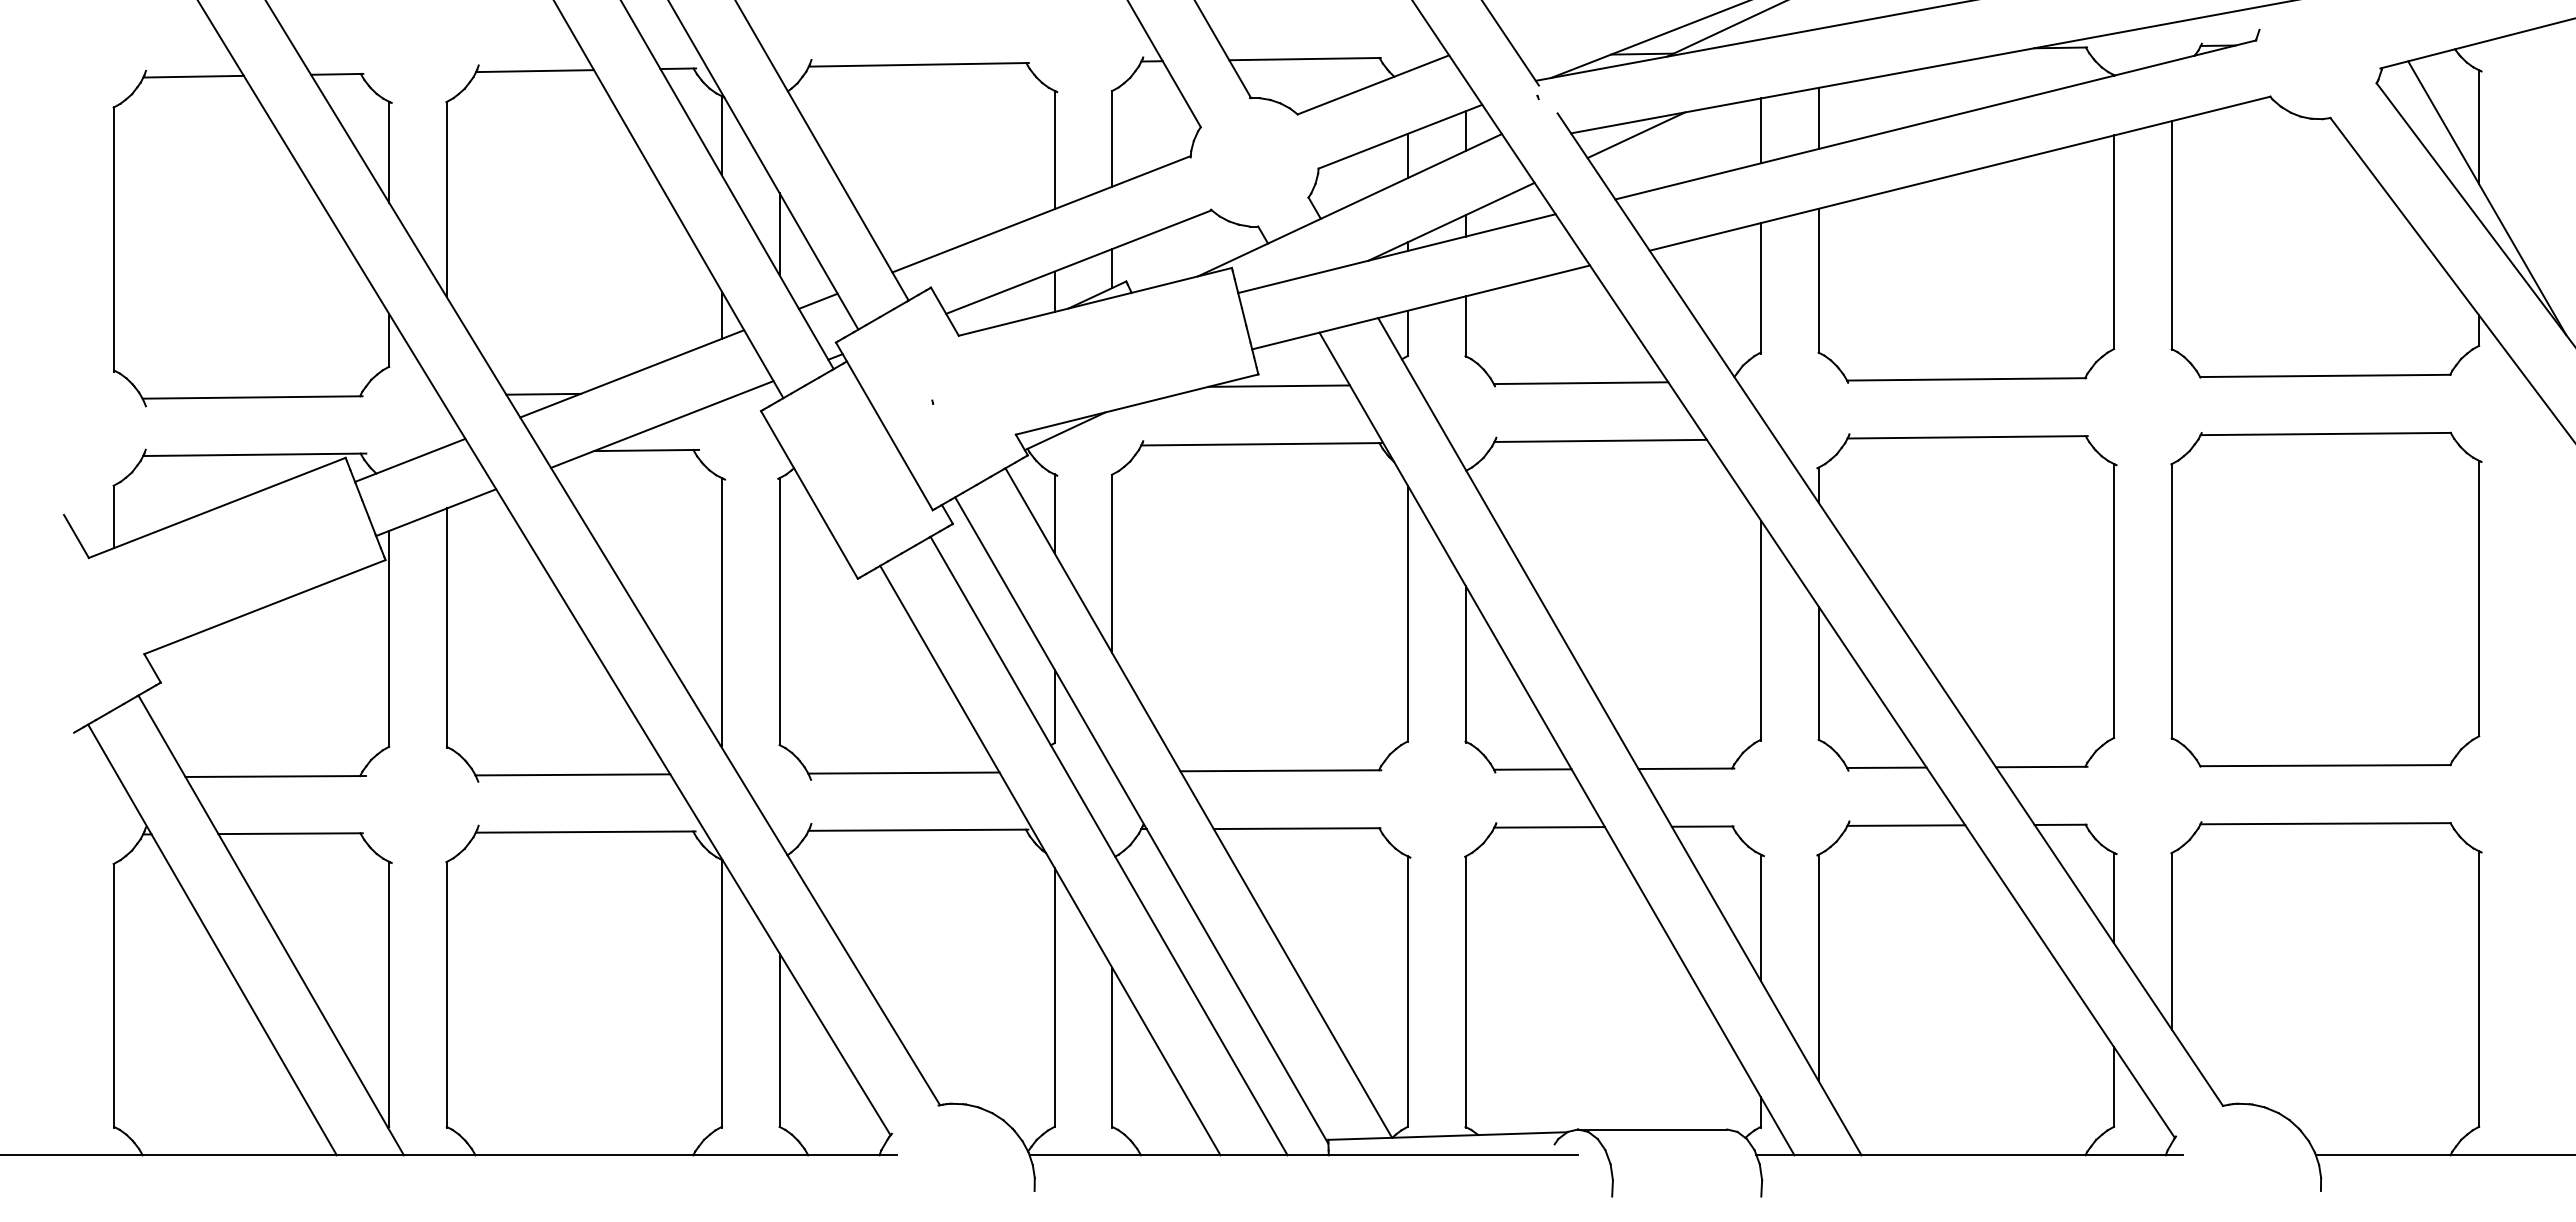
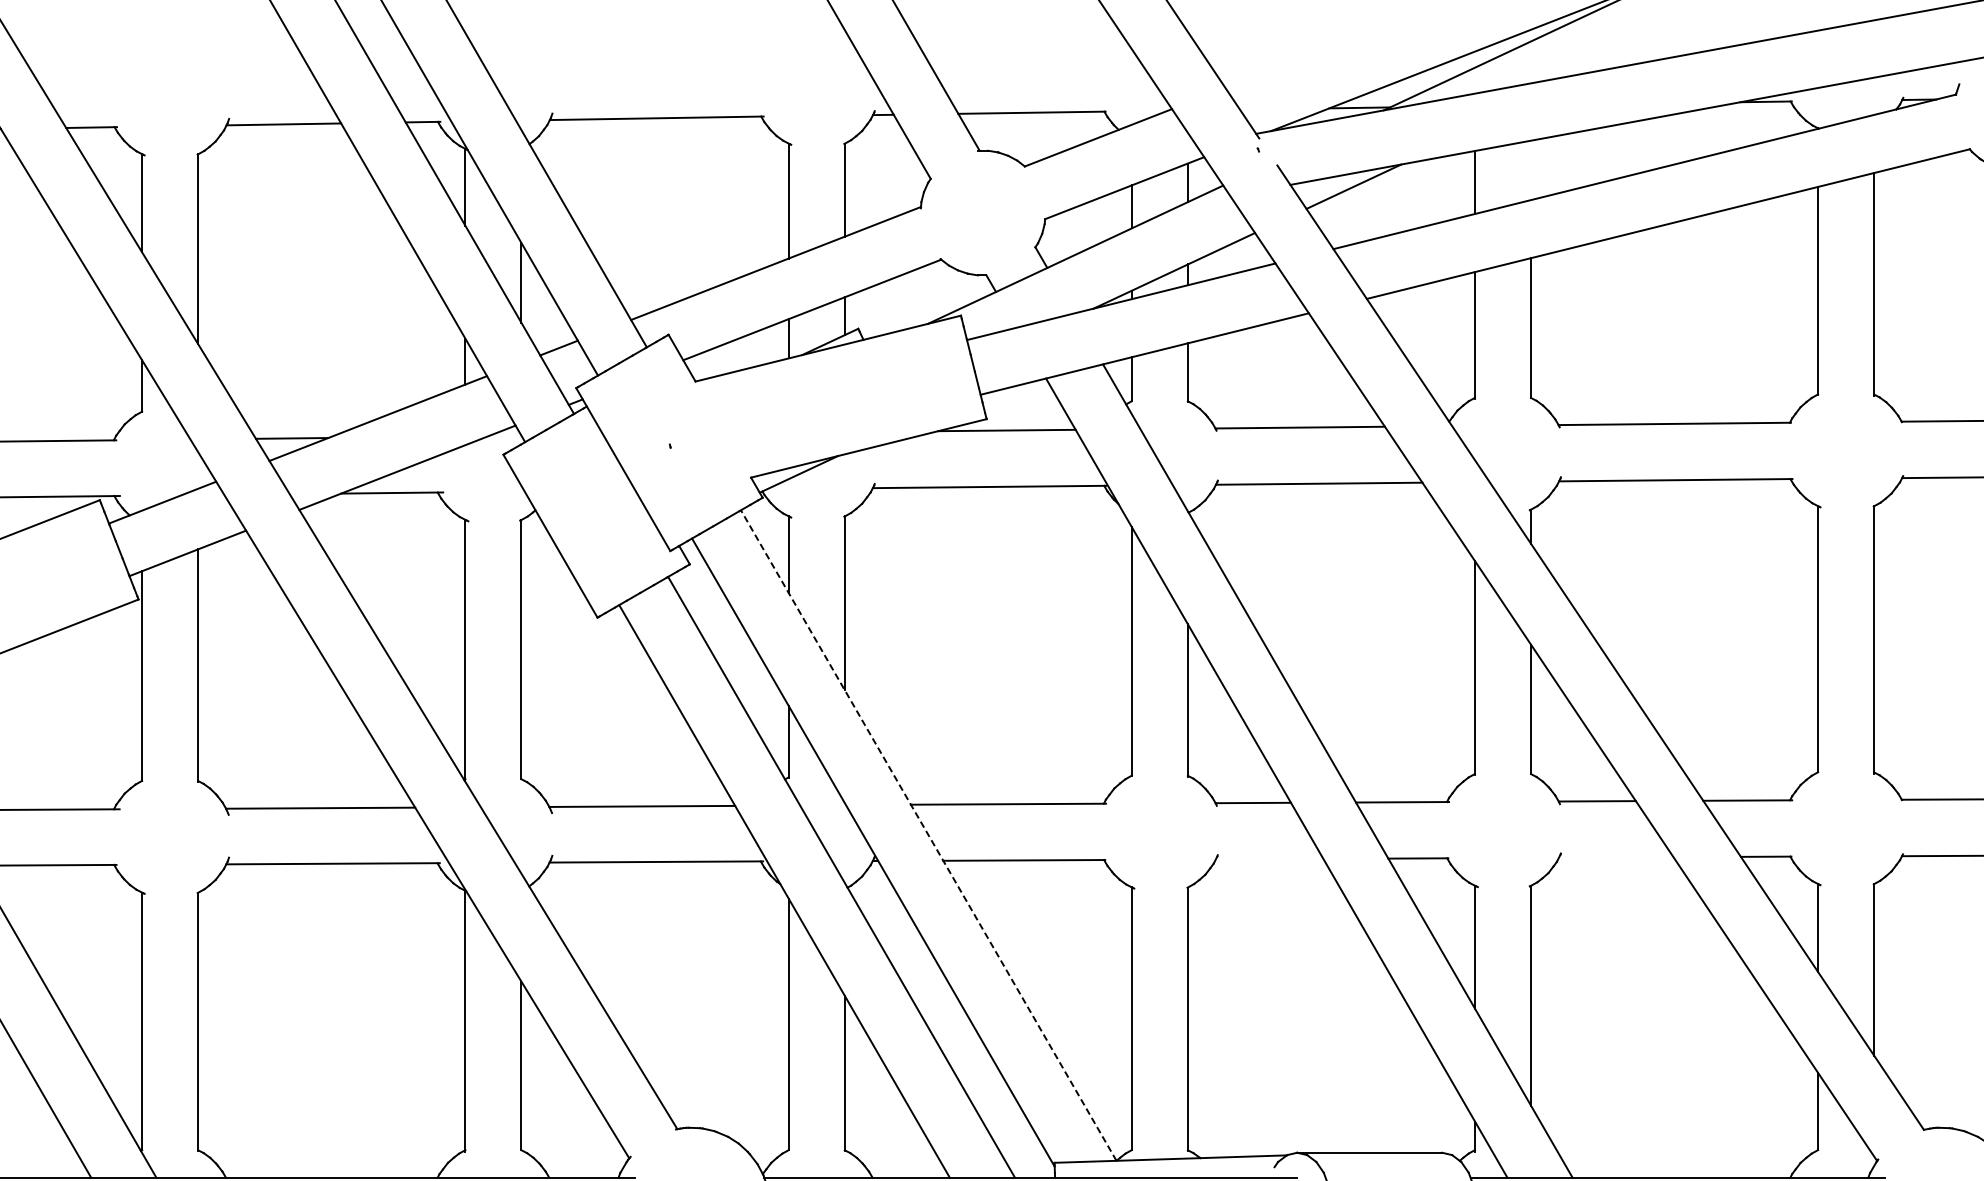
line: (1818, 118) -> (1530, 170), removed
line: (1198, 803) -> (928, 836), solid -> dashed
line: (1906, 825) -> (1616, 857), removed
line: (1549, 827) -> (1269, 859), removed

